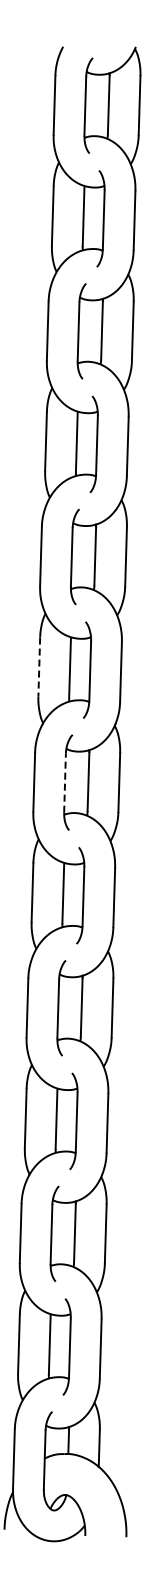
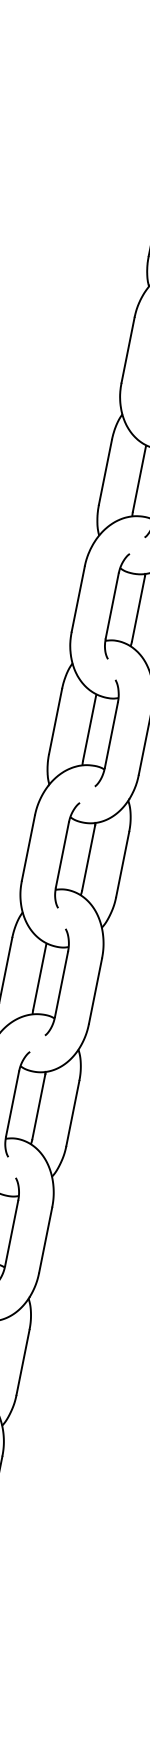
line: (39, 667) -> (55, 721), dashed -> solid
line: (65, 782) -> (63, 854), dashed -> solid

